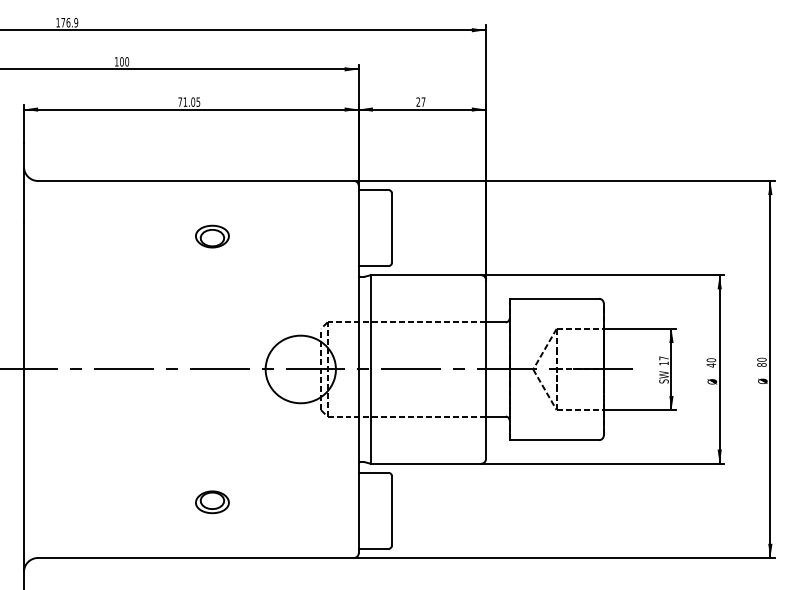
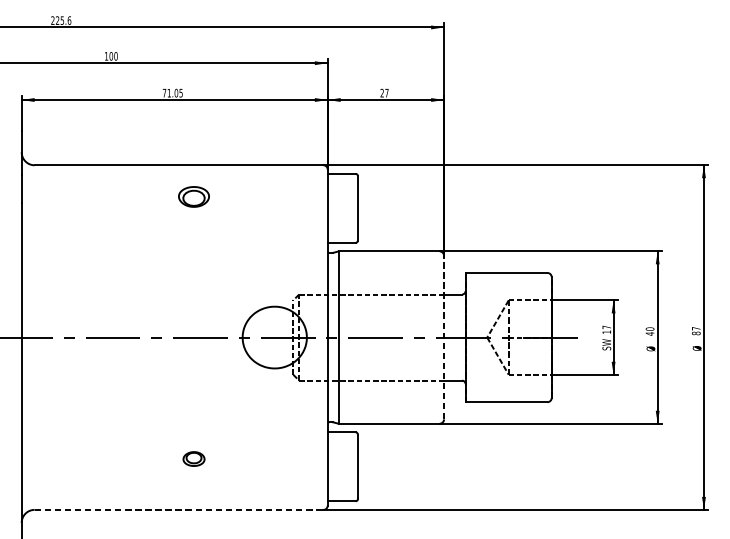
text: (67, 22) -> (61, 20), 176.9 -> 225.6
part: (212, 236) -> (194, 196), moved
text: (761, 359) -> (695, 328), 80 -> 87
line: (485, 369) -> (443, 337), solid -> dashed
part: (212, 502) -> (194, 459), size x0.7
line: (196, 557) -> (179, 509), solid -> dashed

